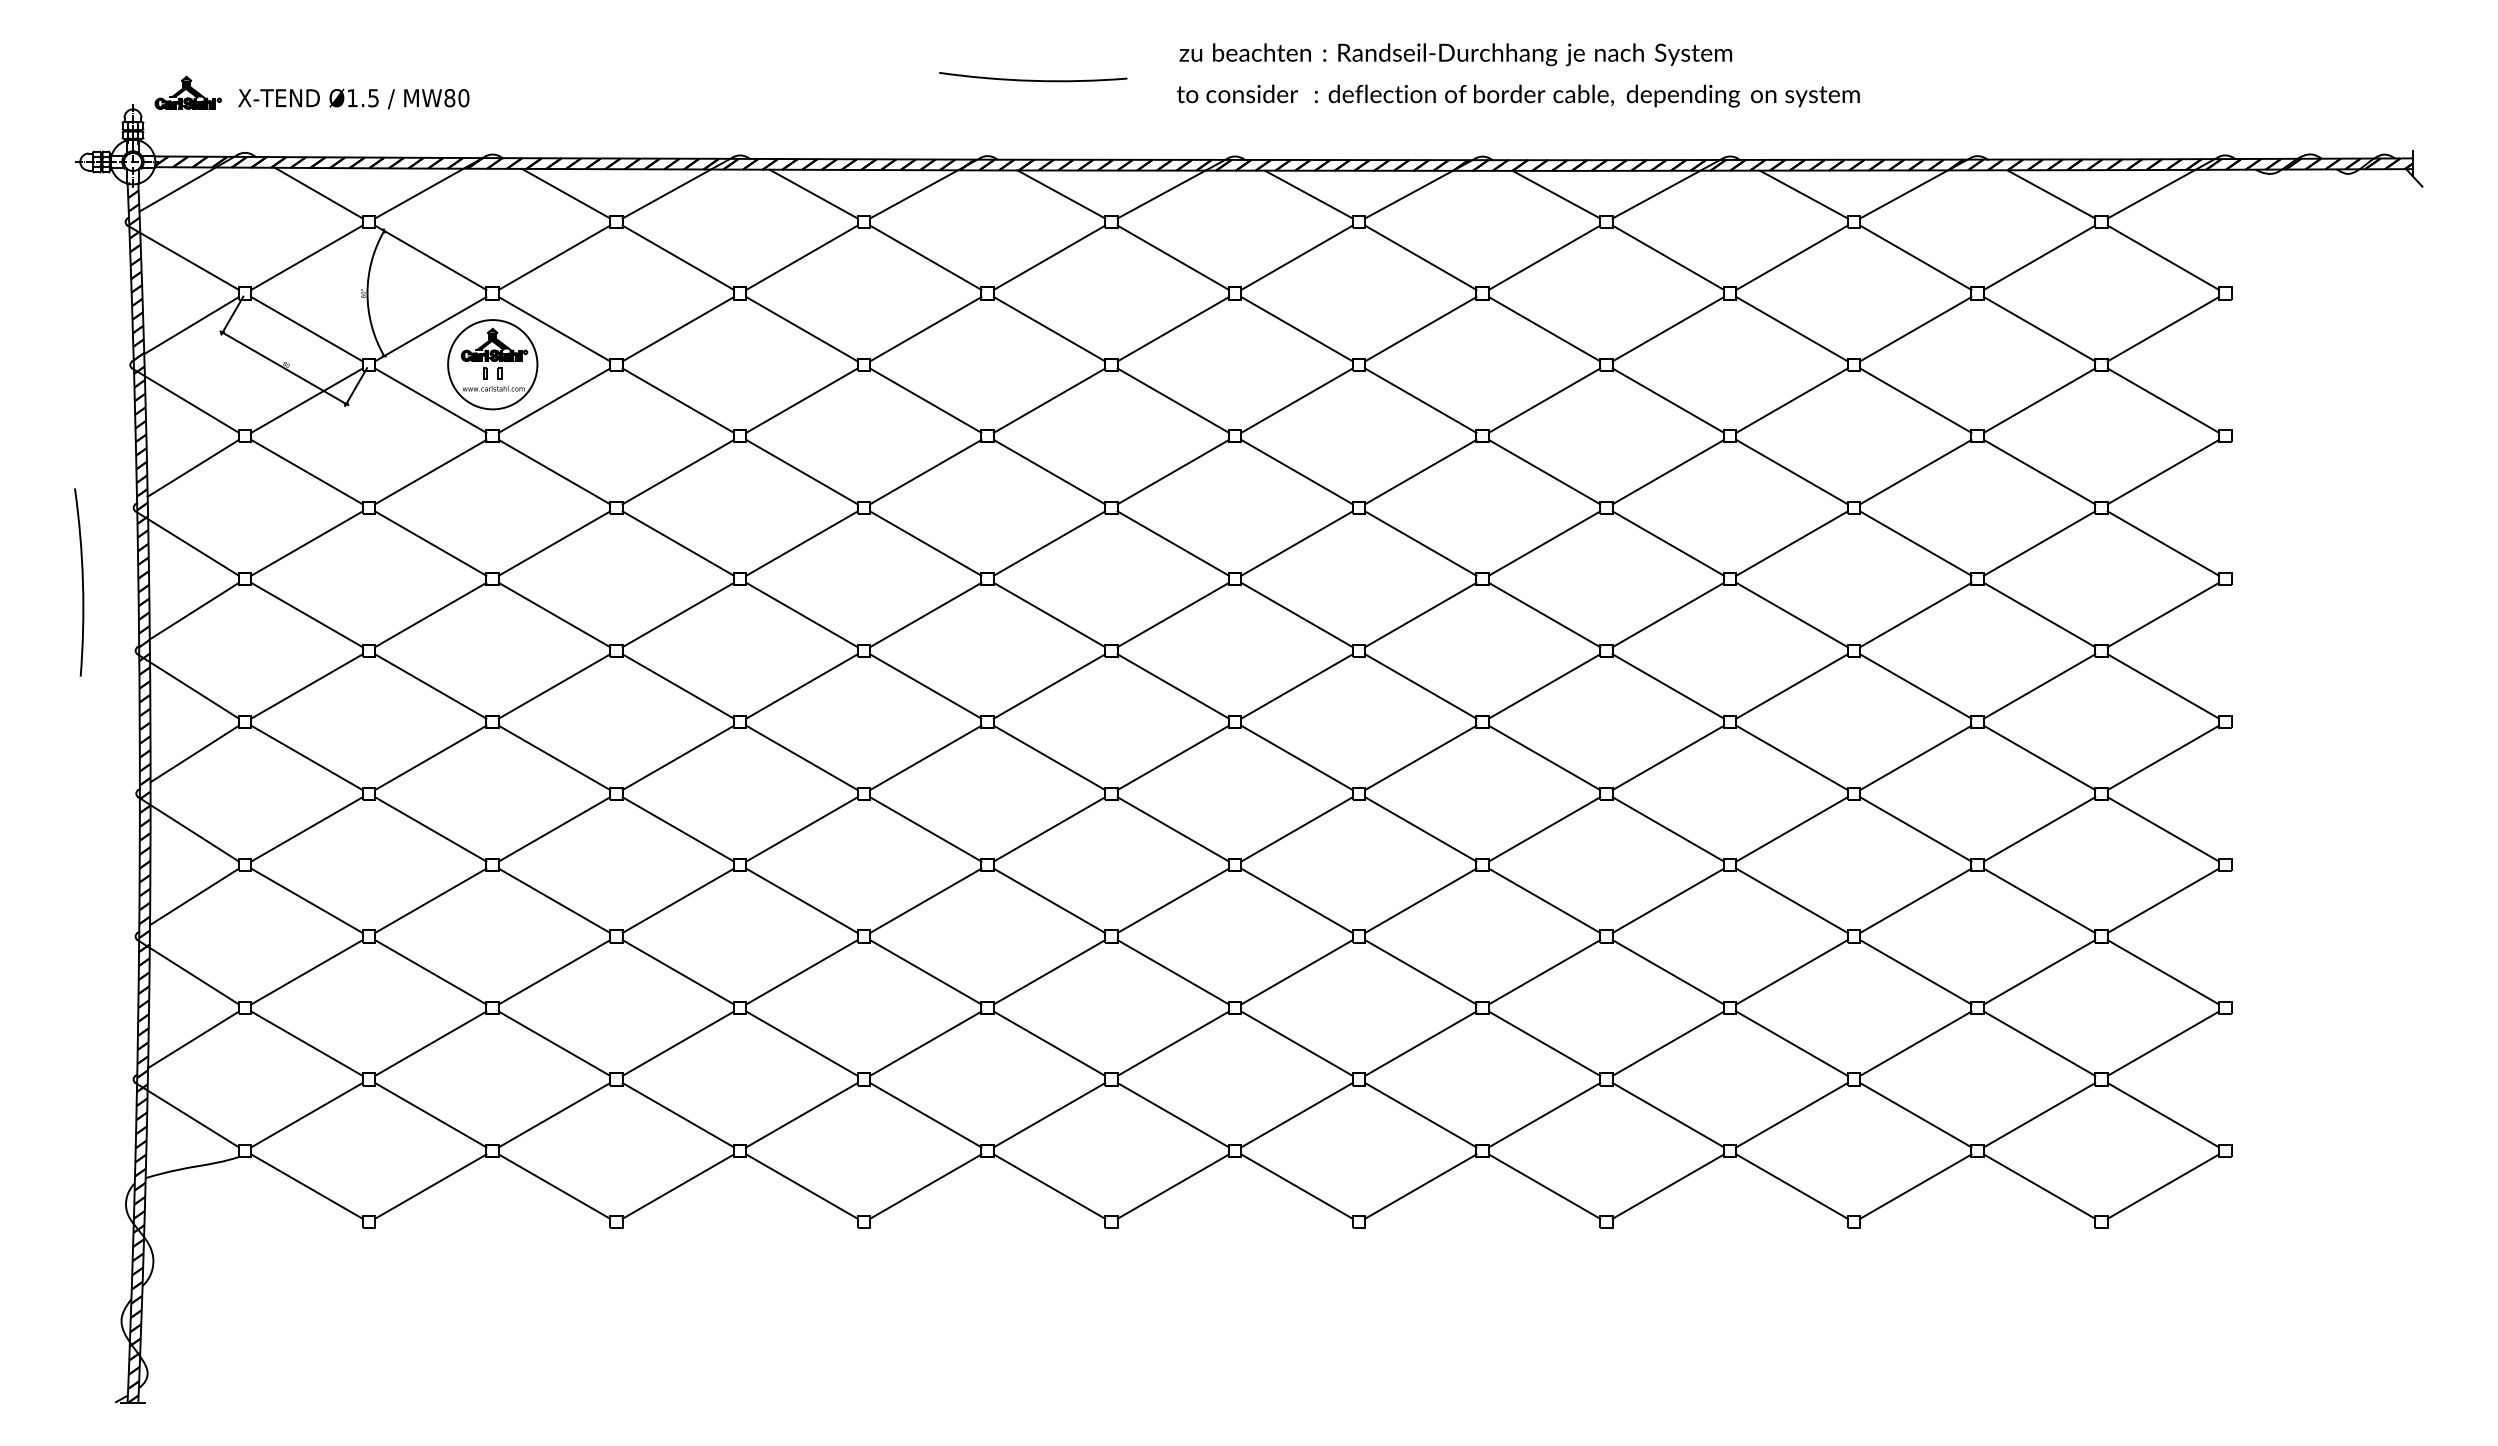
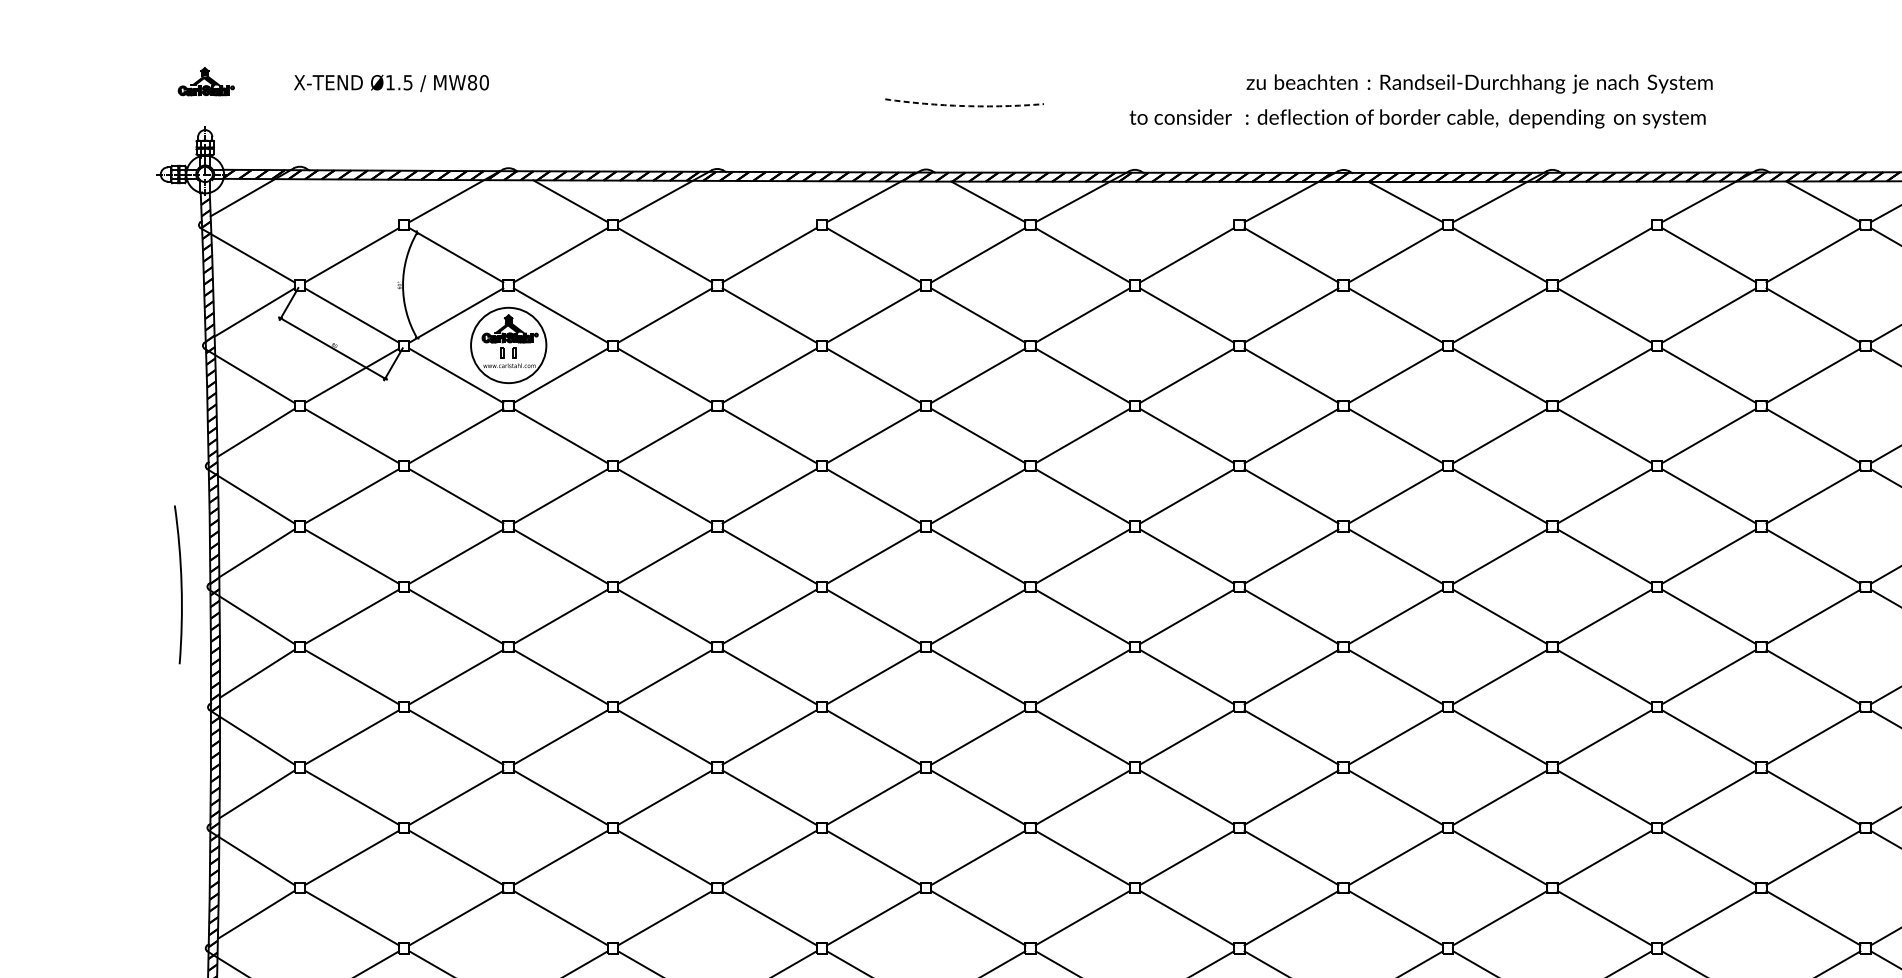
text: (1455, 54) -> (1479, 83), moved
arc: (1033, 80) -> (964, 105), solid -> dashed
part: (187, 92) -> (205, 81), moved
text: (1517, 95) -> (1416, 118), moved
text: (353, 98) -> (391, 82), moved
line: (318, 192) -> (361, 200), removed
line: (813, 193) -> (779, 201), removed
line: (1308, 194) -> (1196, 201), removed
line: (1803, 194) -> (1614, 201), removed
arc: (82, 582) -> (181, 584), moved

